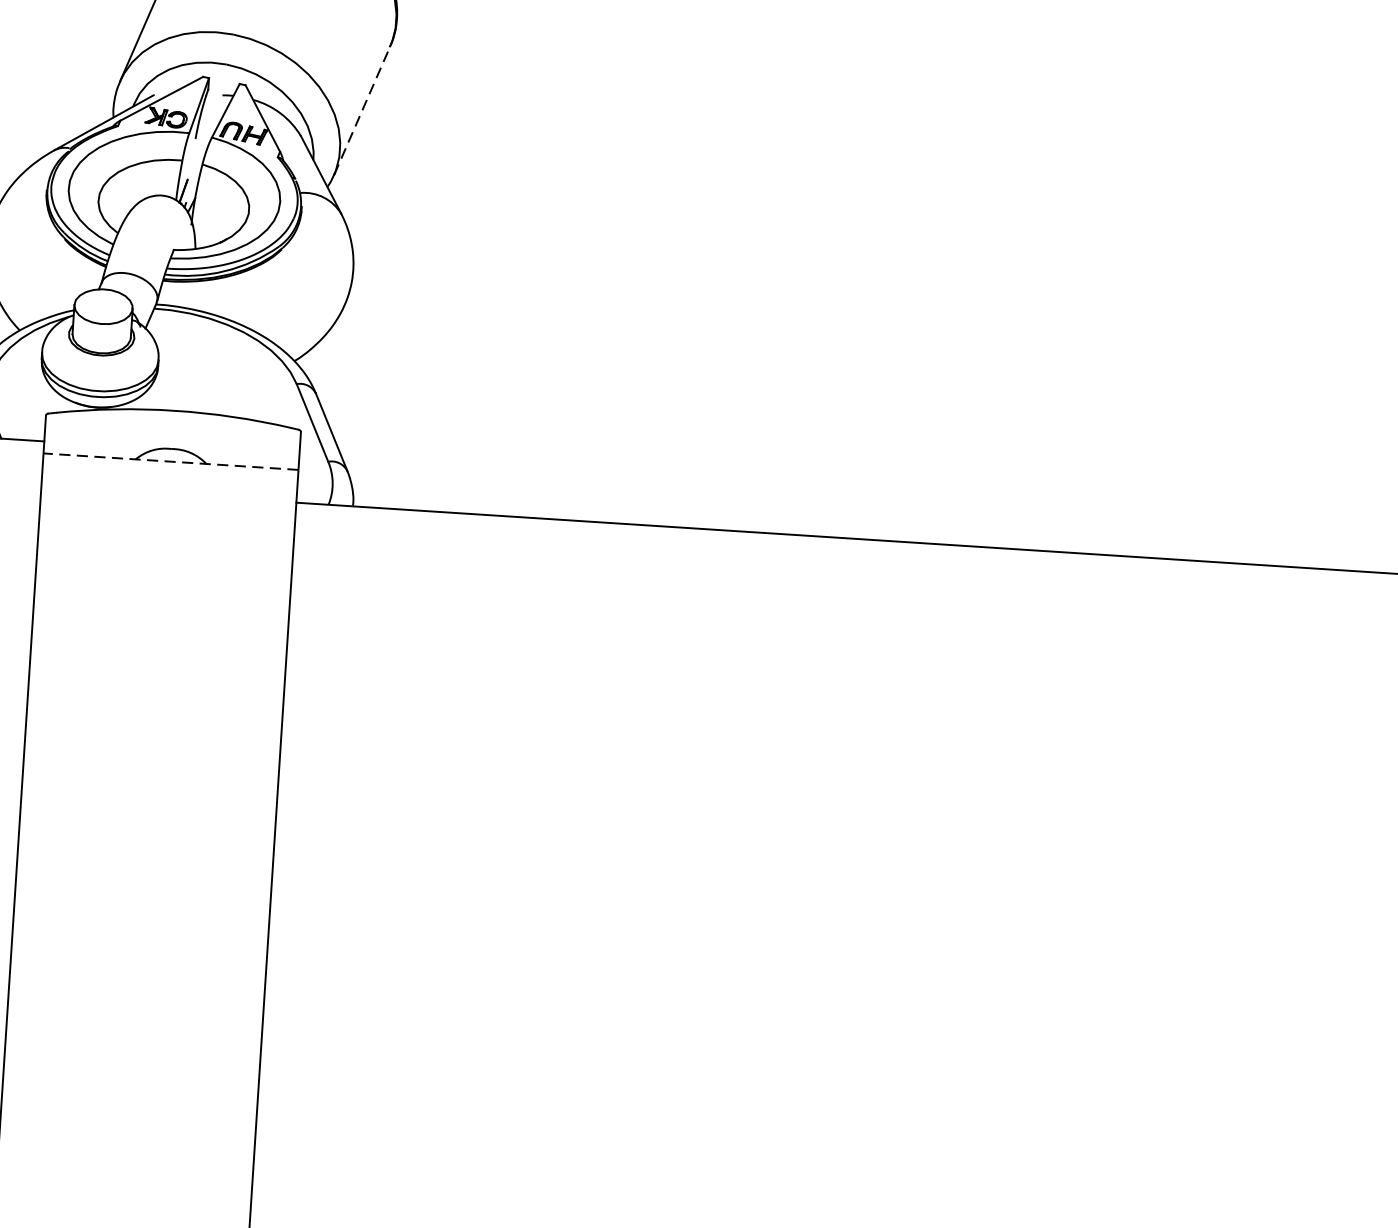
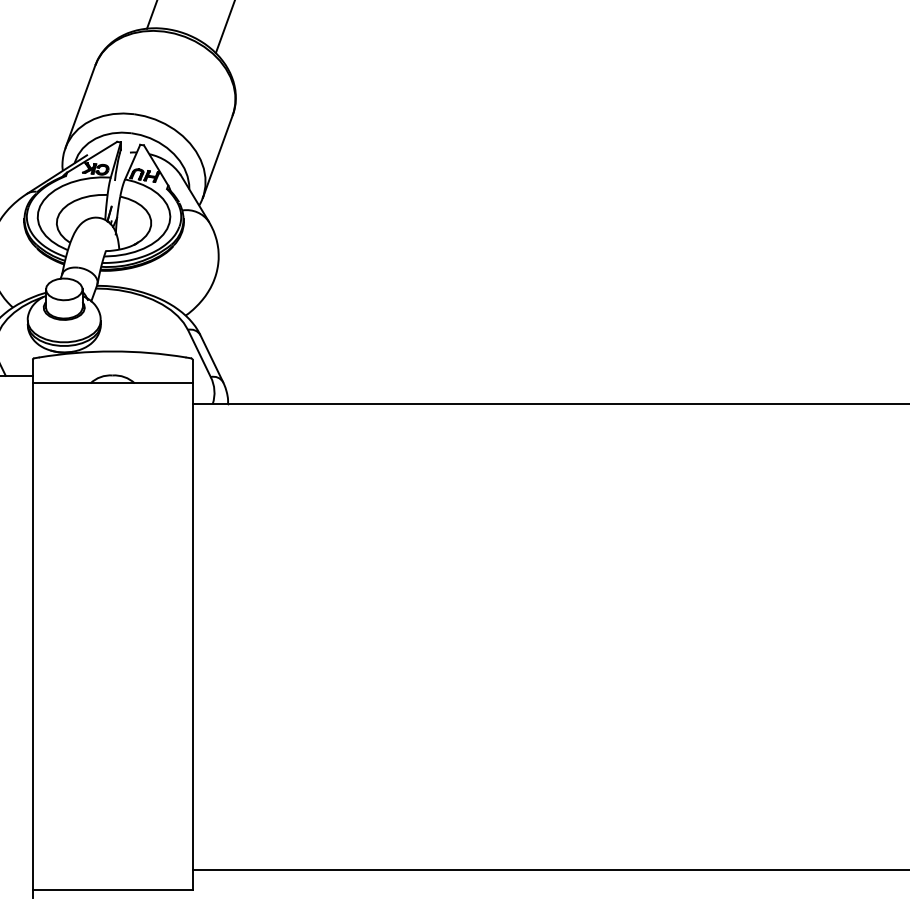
line: (361, 110) -> (217, 156), dashed -> solid
line: (170, 461) -> (112, 383), dashed -> solid

